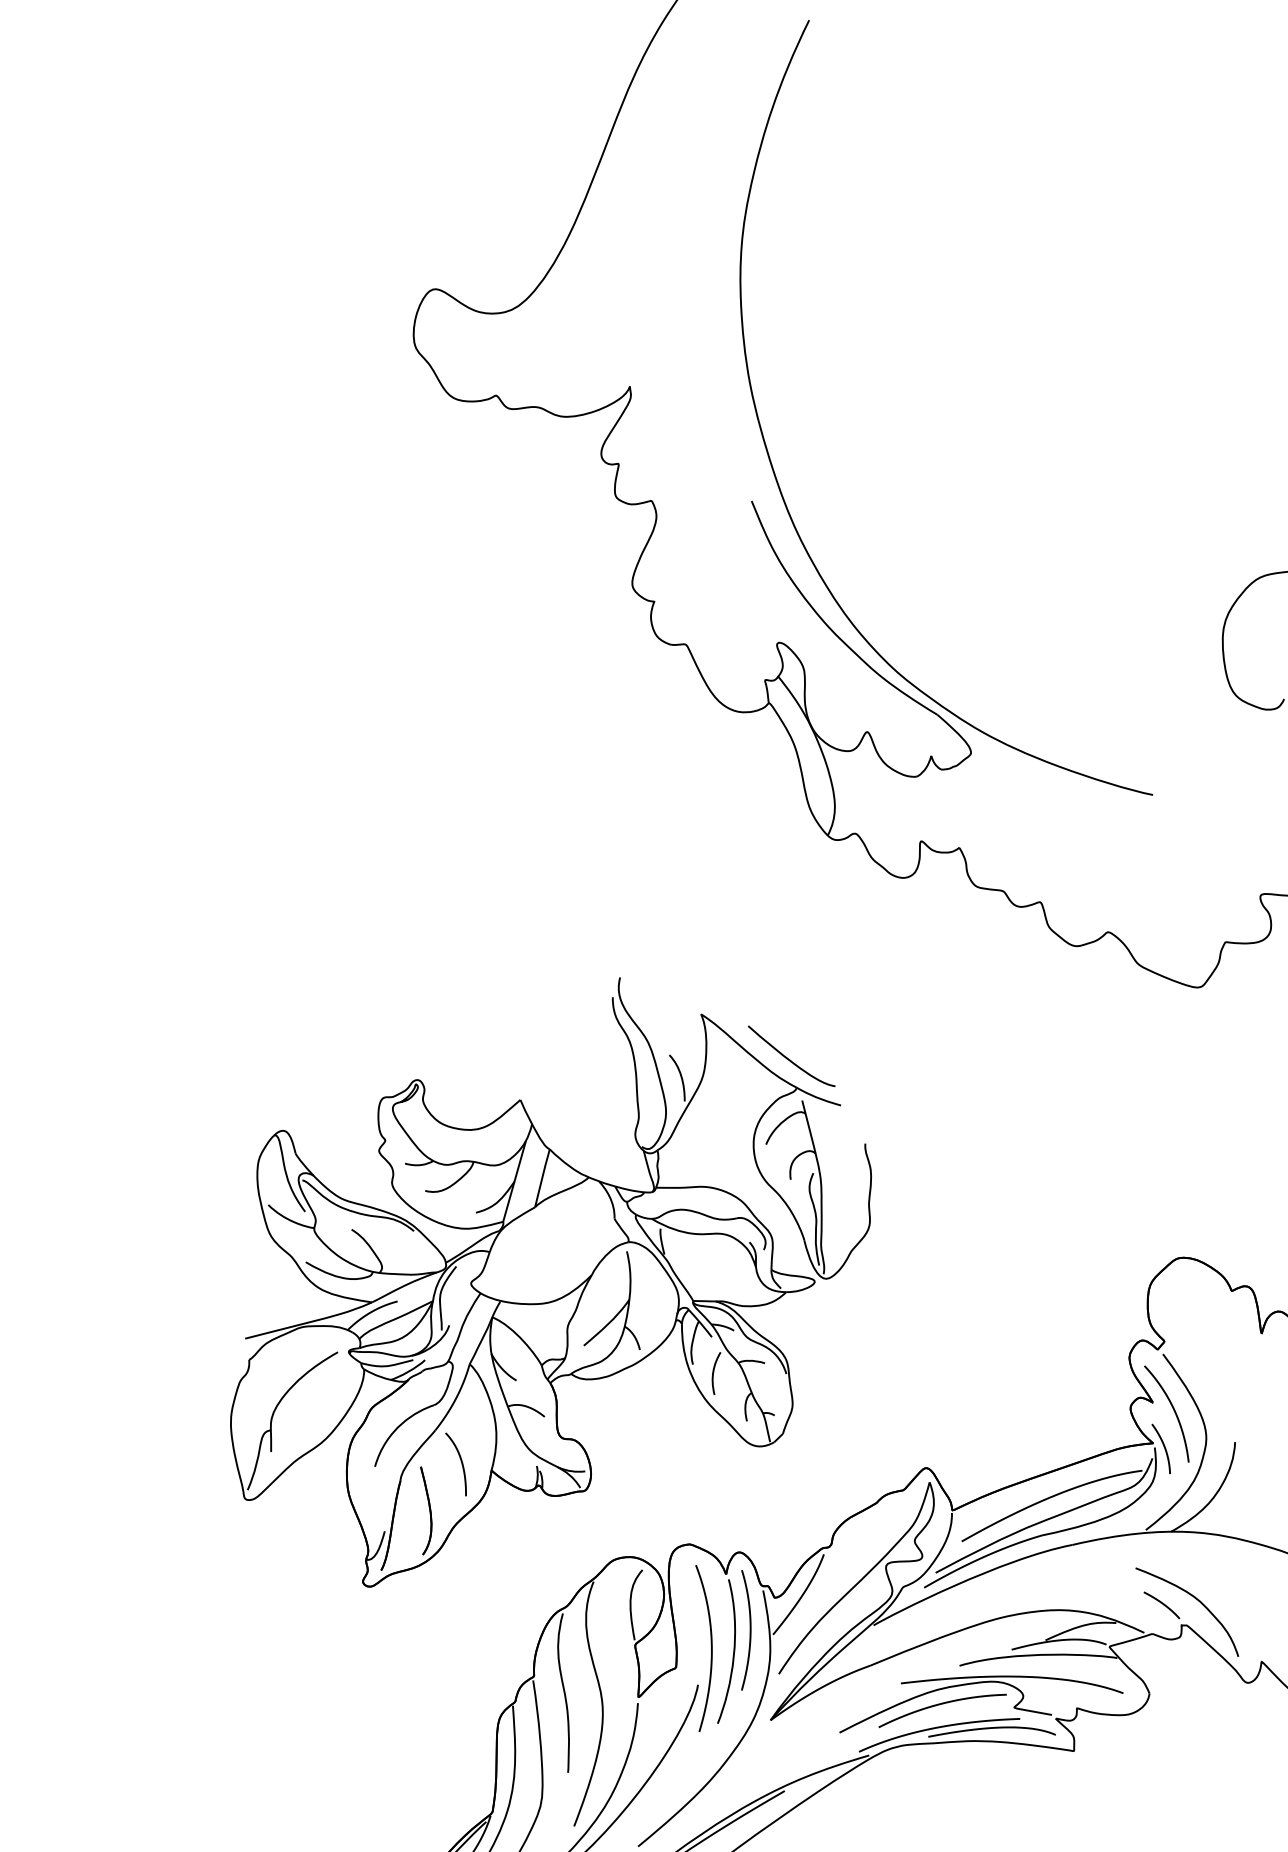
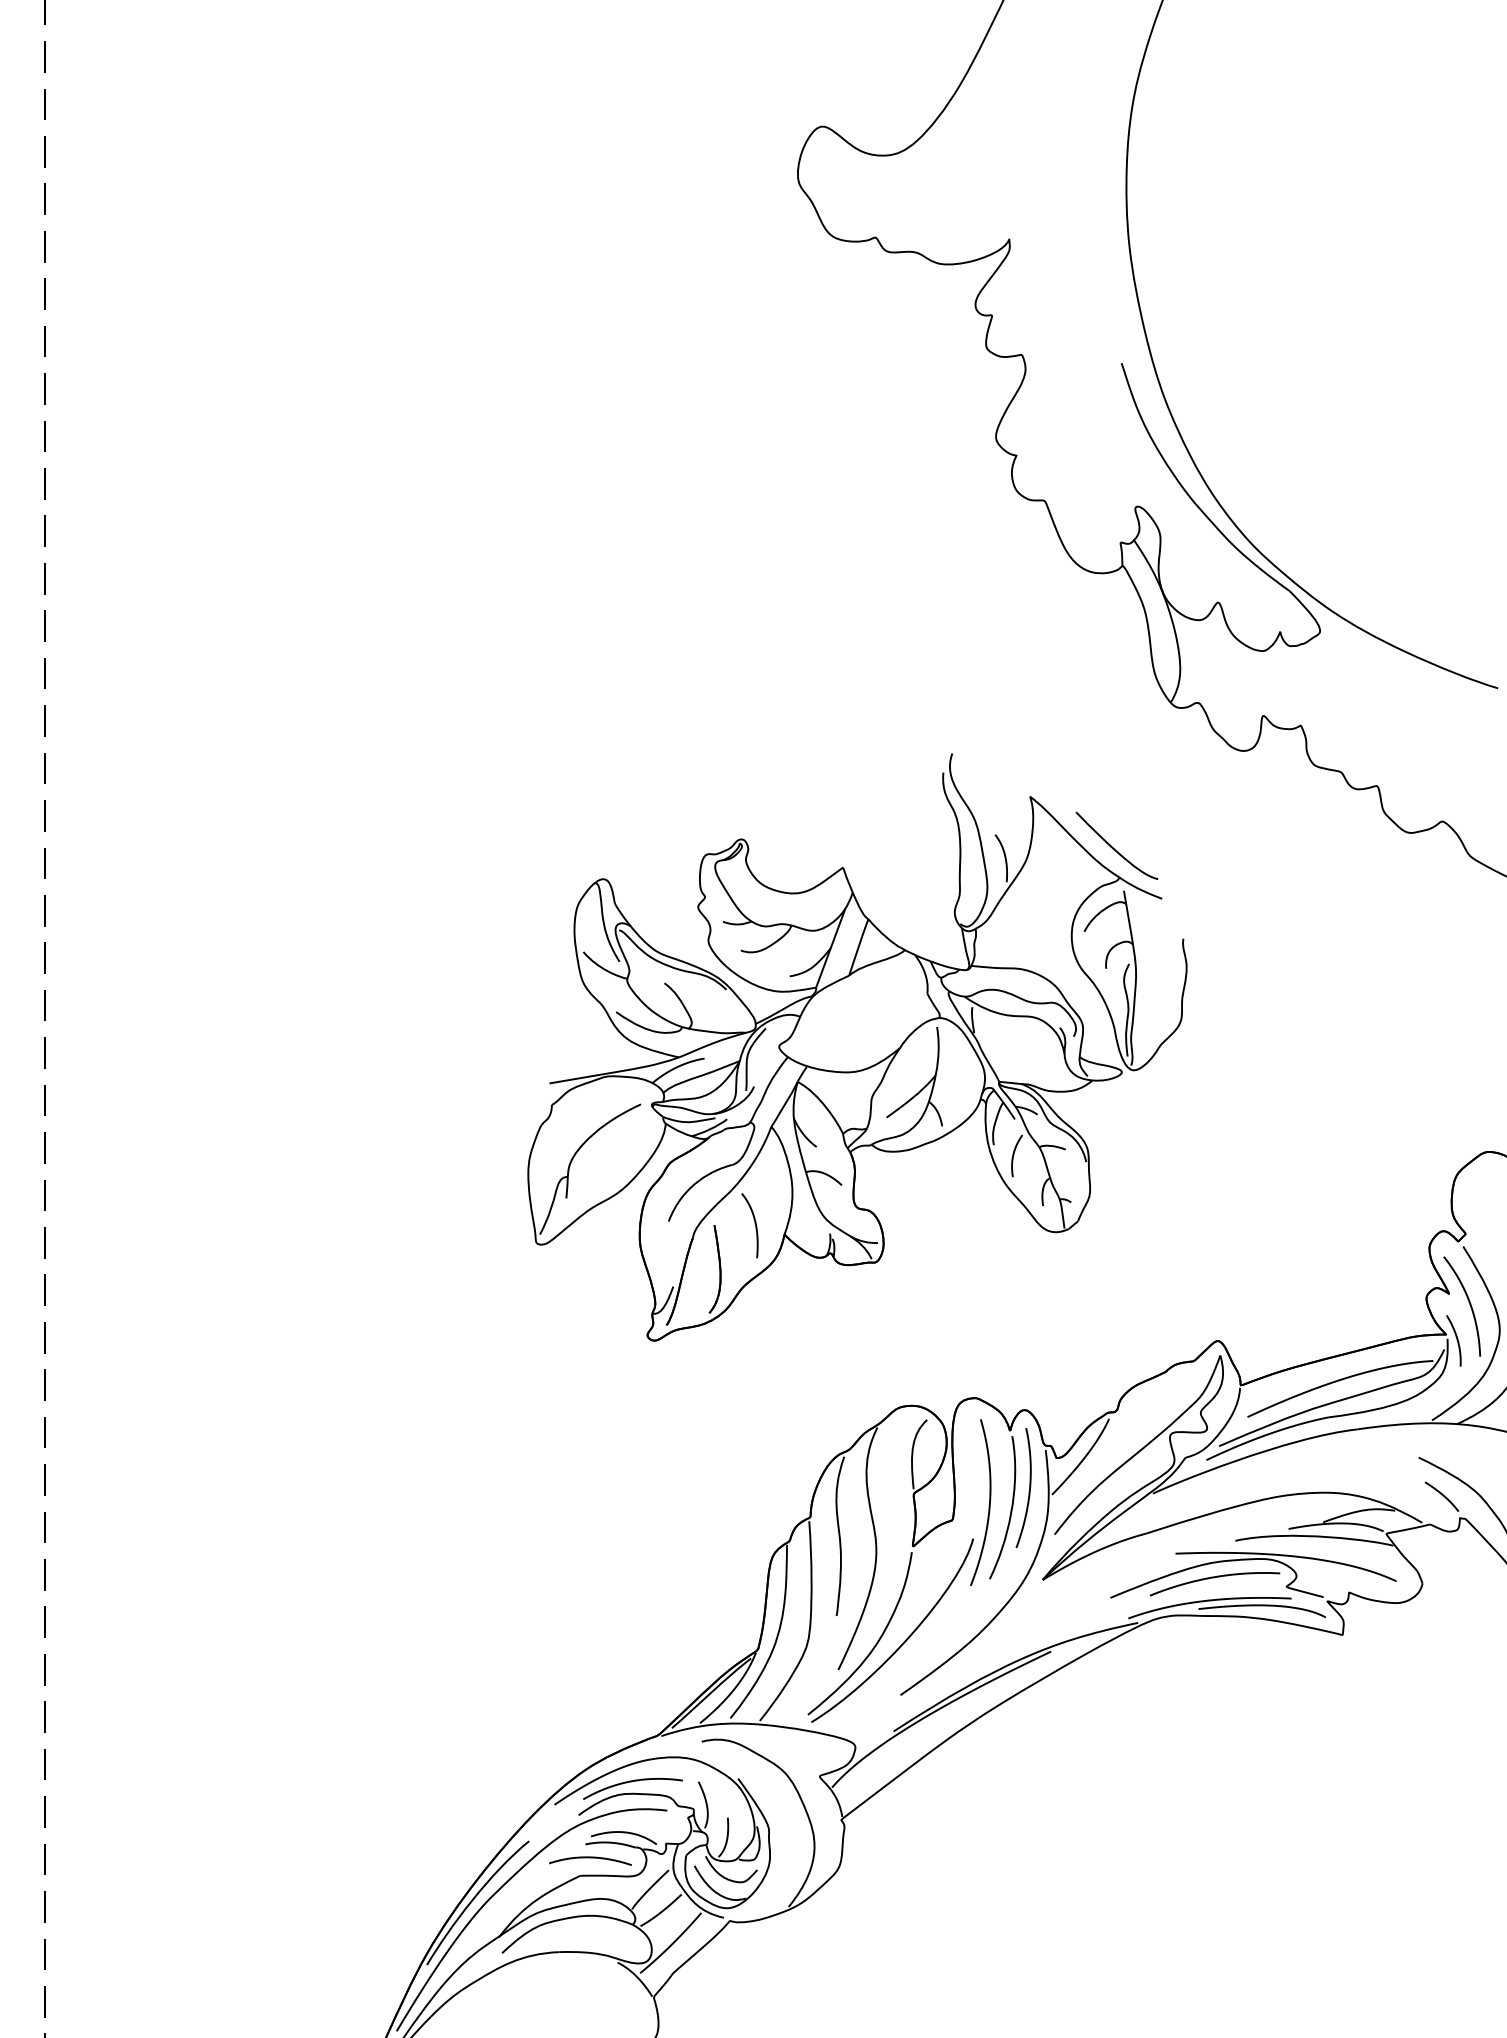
part: (549, 1278) -> (857, 1047), moved

